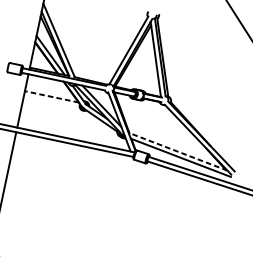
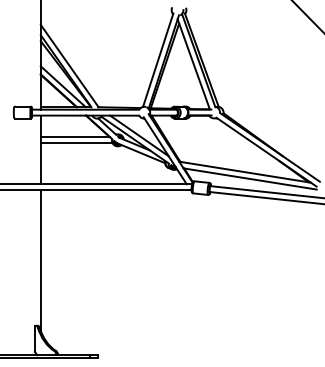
line: (51, 96) -> (75, 137), dashed -> solid
line: (51, 101) -> (76, 143), added
line: (178, 152) -> (245, 172), dashed -> solid

